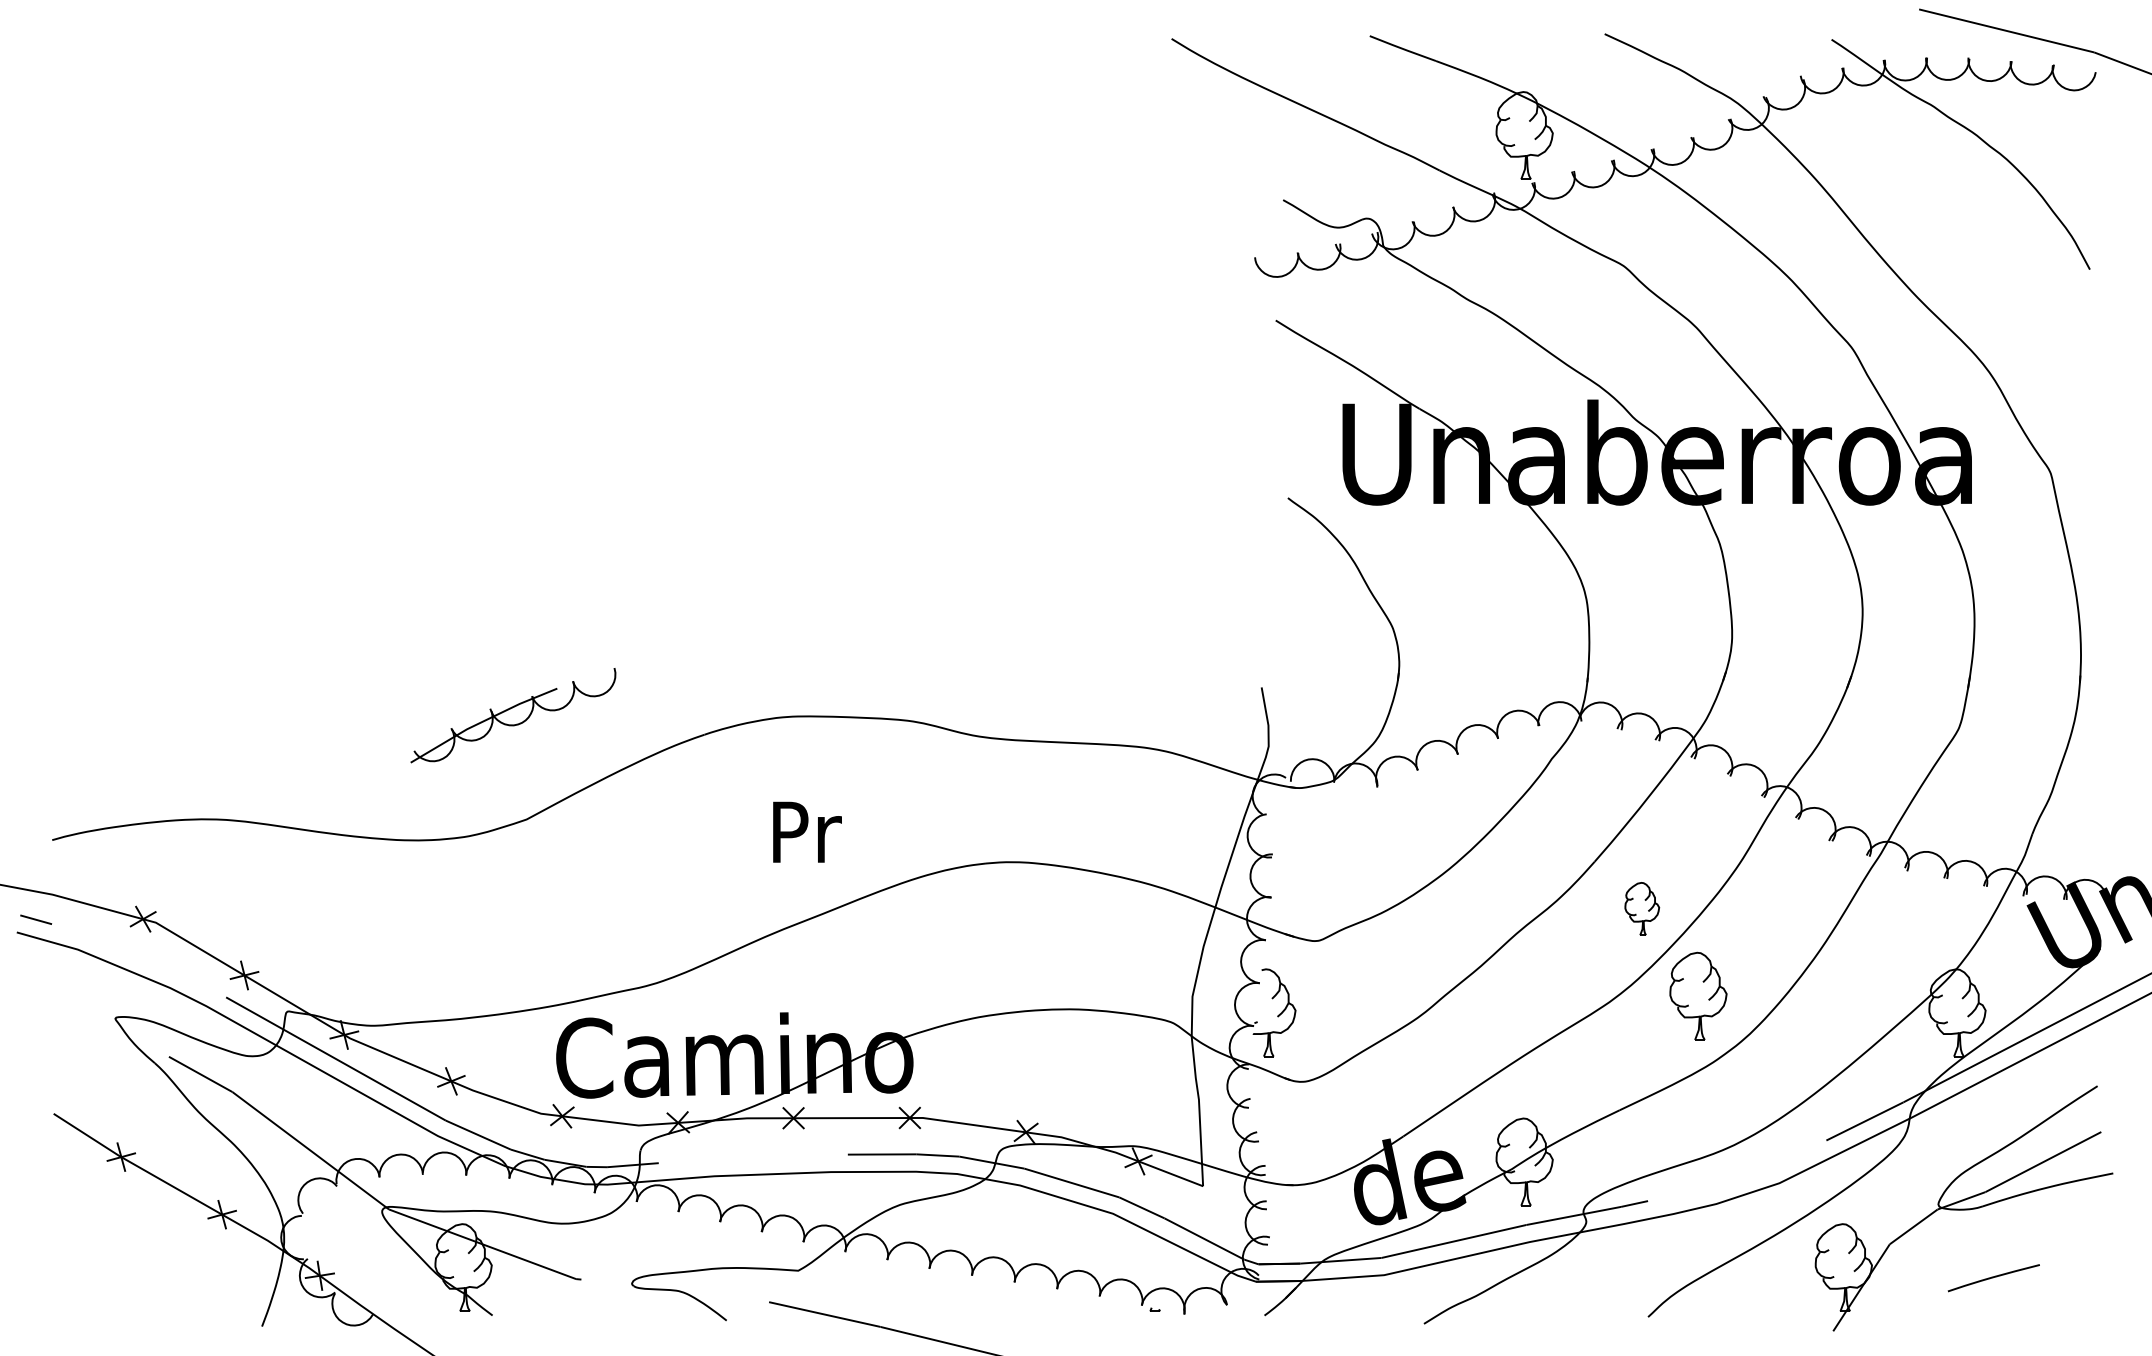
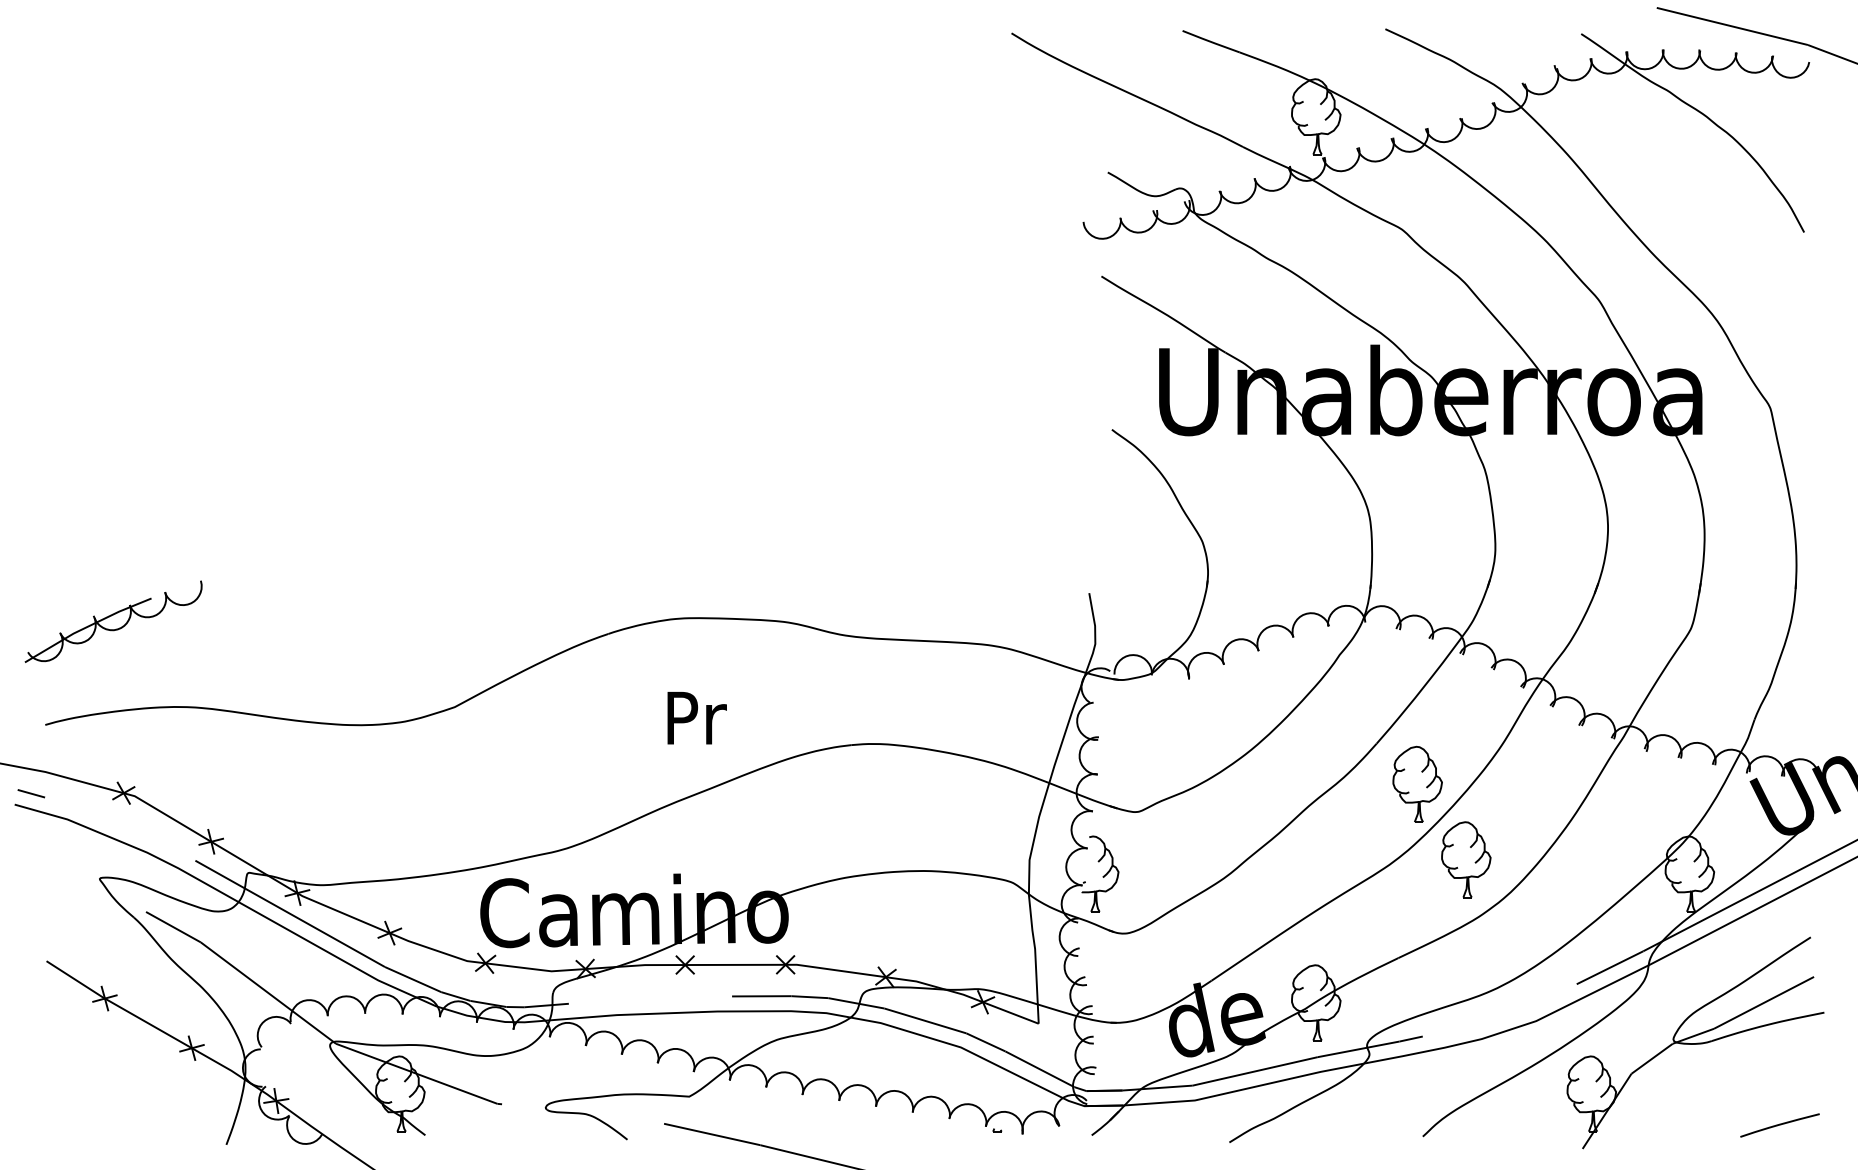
part: (513, 715) -> (113, 621), moved
part: (1642, 908) -> (1418, 783), size x1.67
curve: (1993, 1278) -> (1779, 1125), moved

